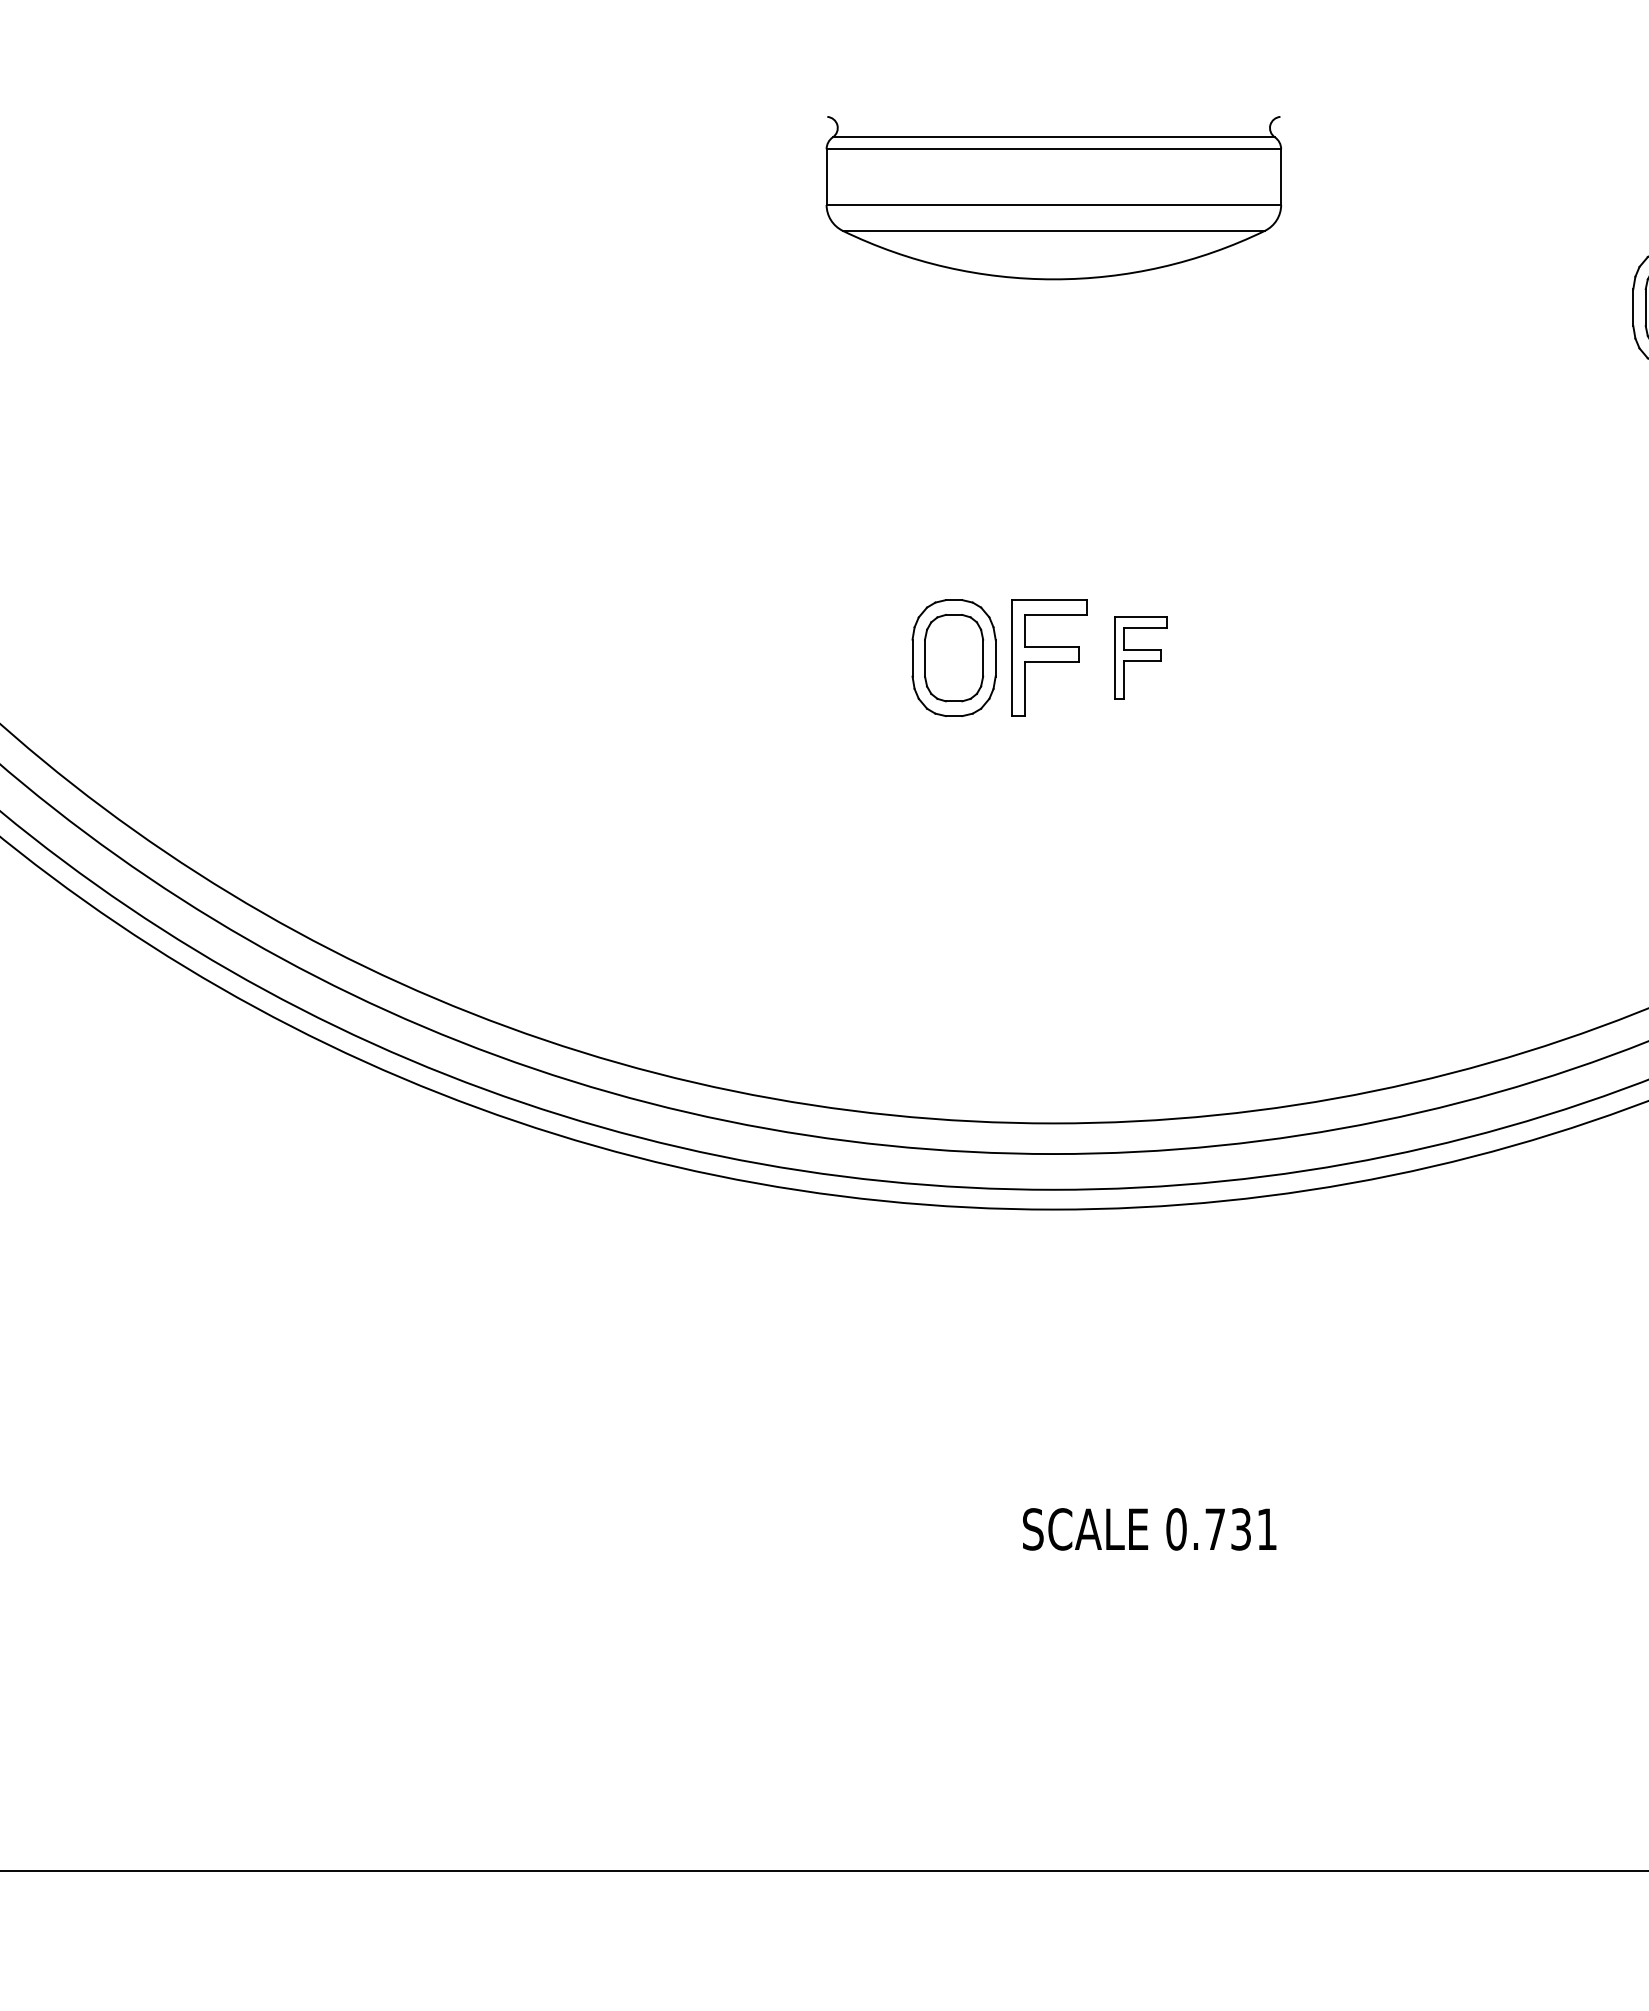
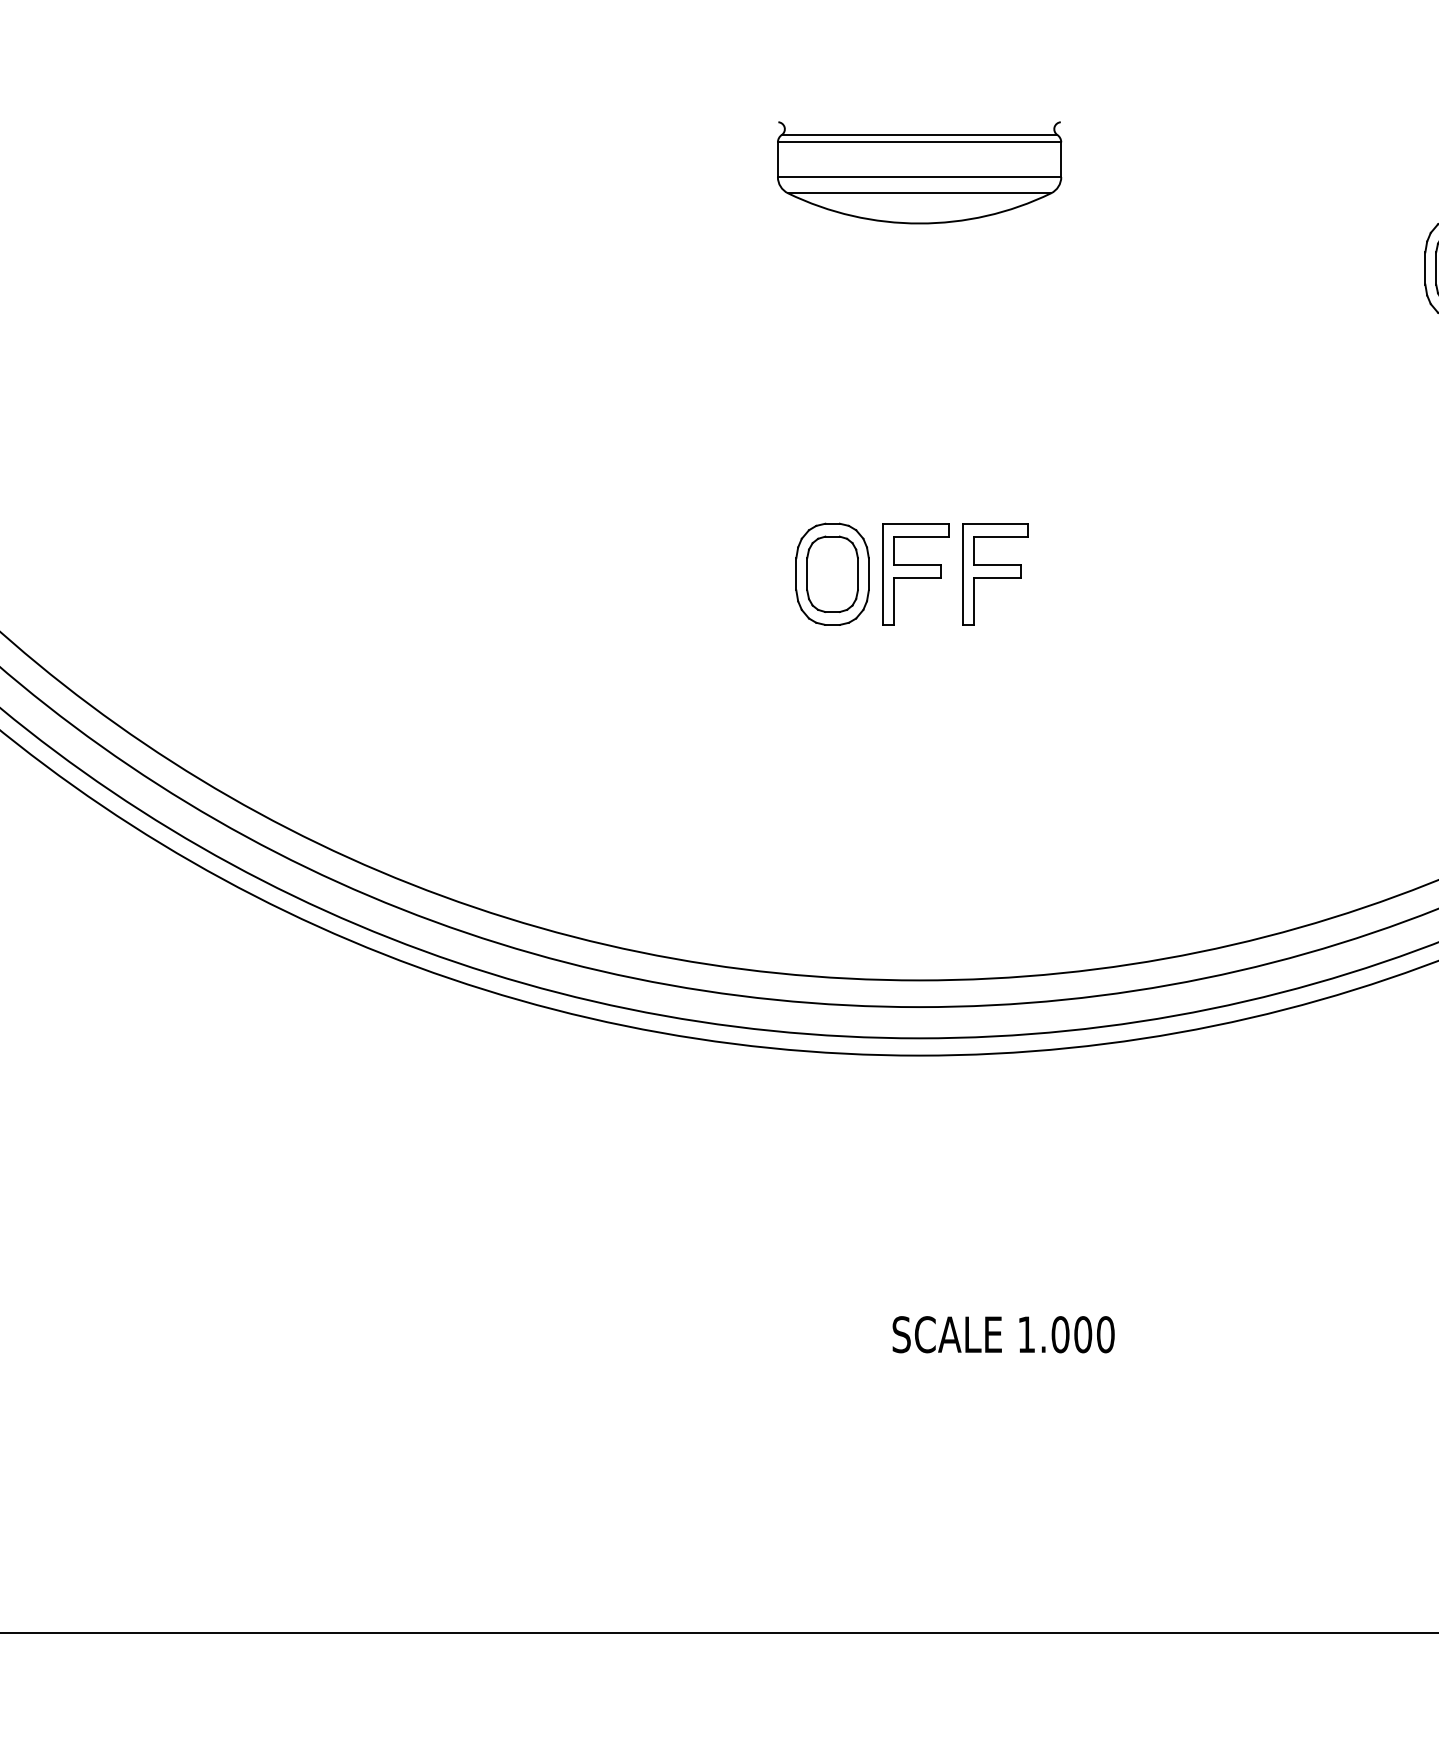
part: (1053, 197) -> (919, 172), size x0.71
part: (1140, 657) -> (995, 573), size x1.43
text: (1221, 1529) -> (1065, 1334), 0.731 -> 1.000

